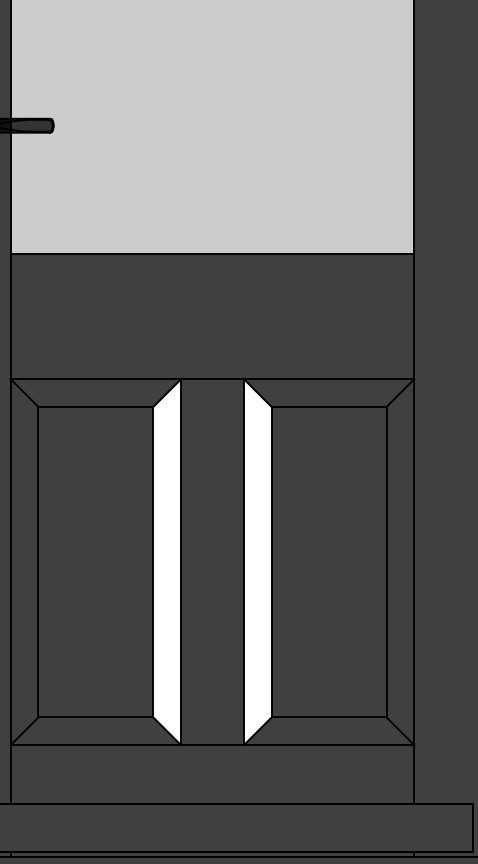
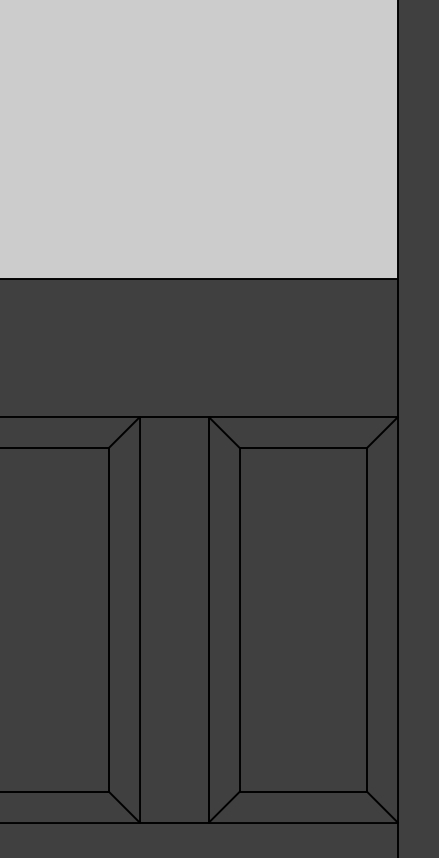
fill: (167, 562) -> (124, 620), added
fill: (257, 562) -> (224, 620), added

